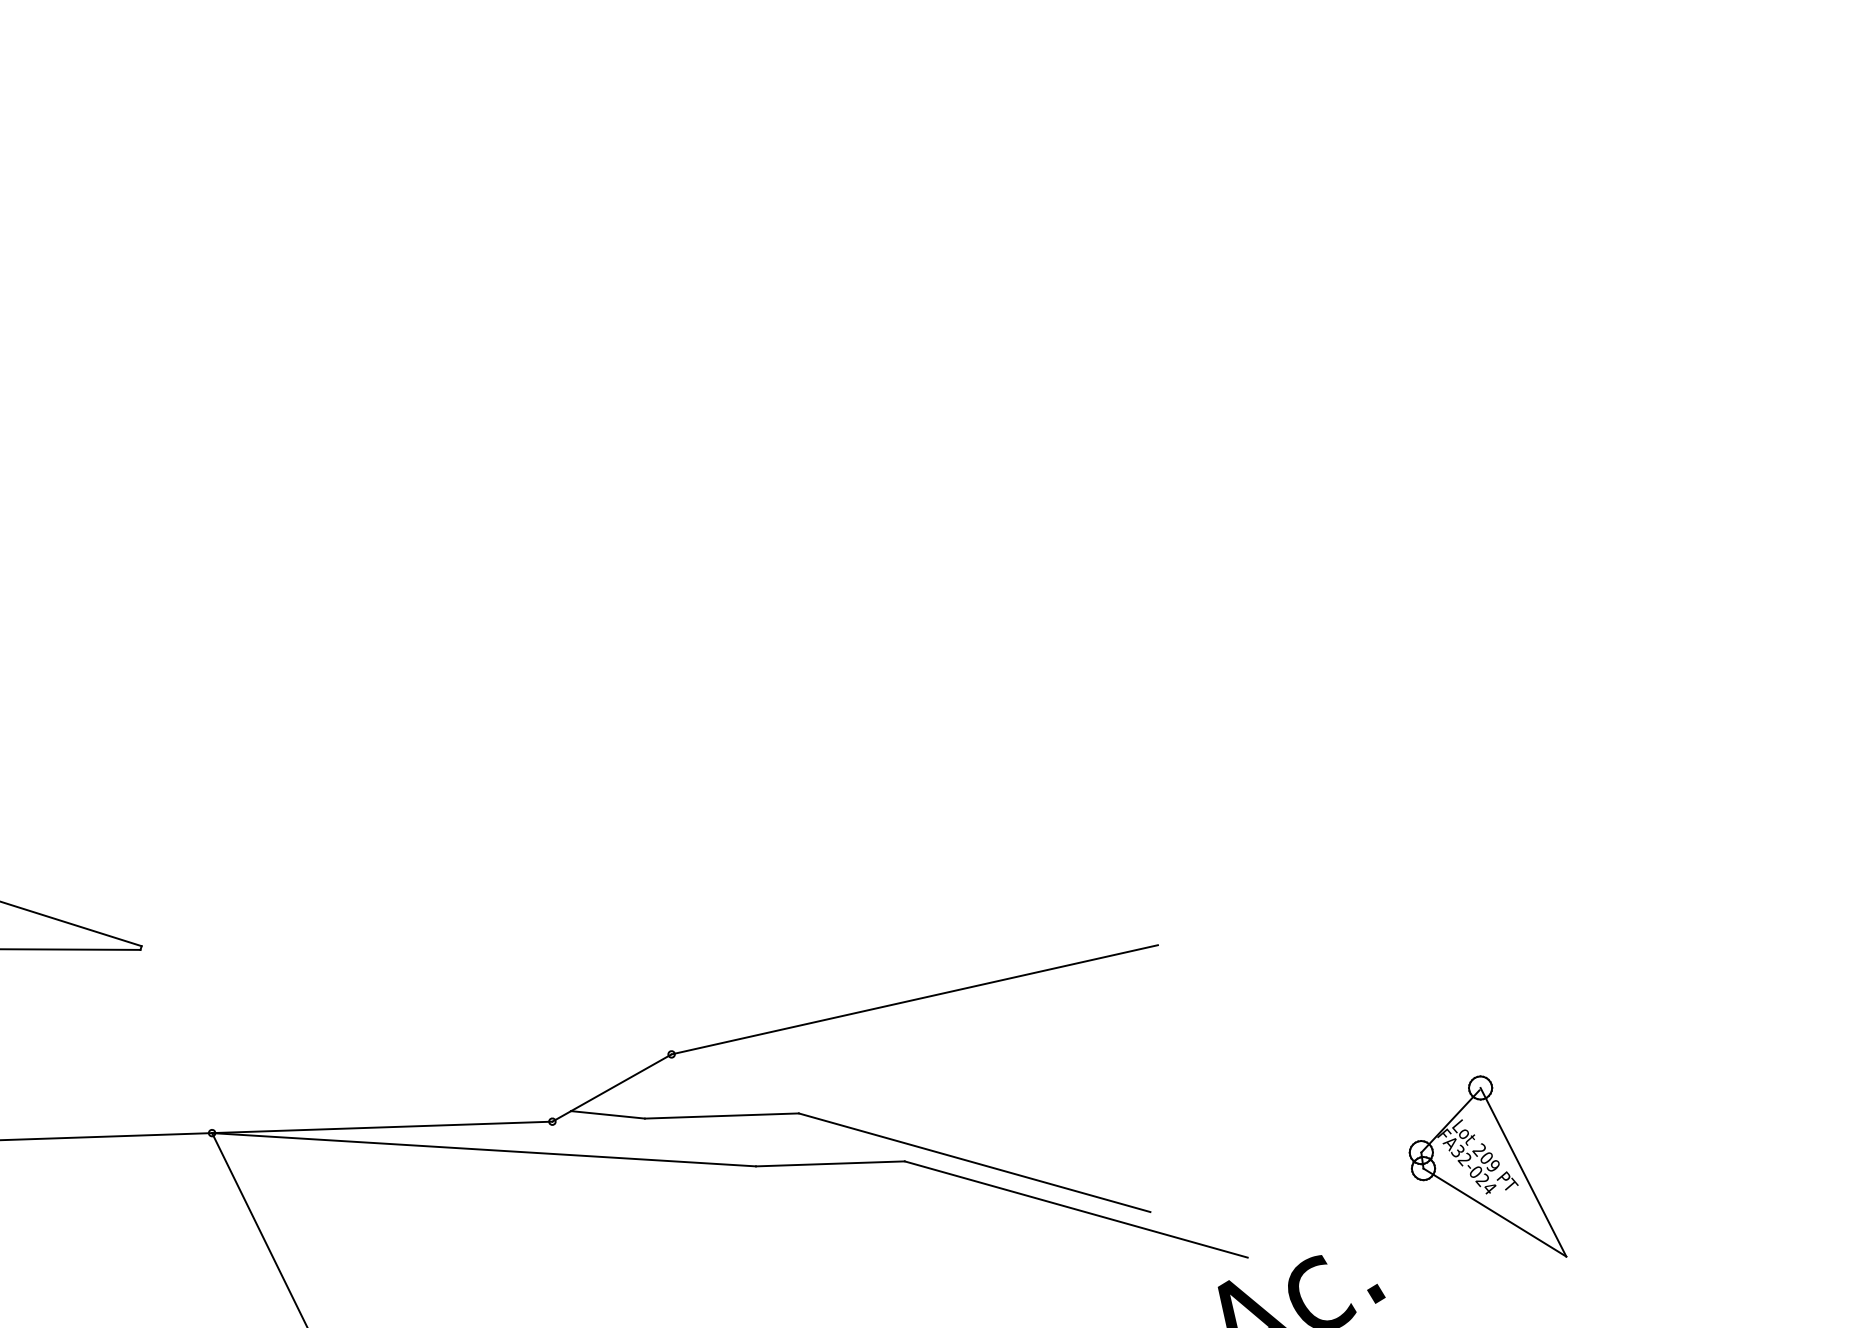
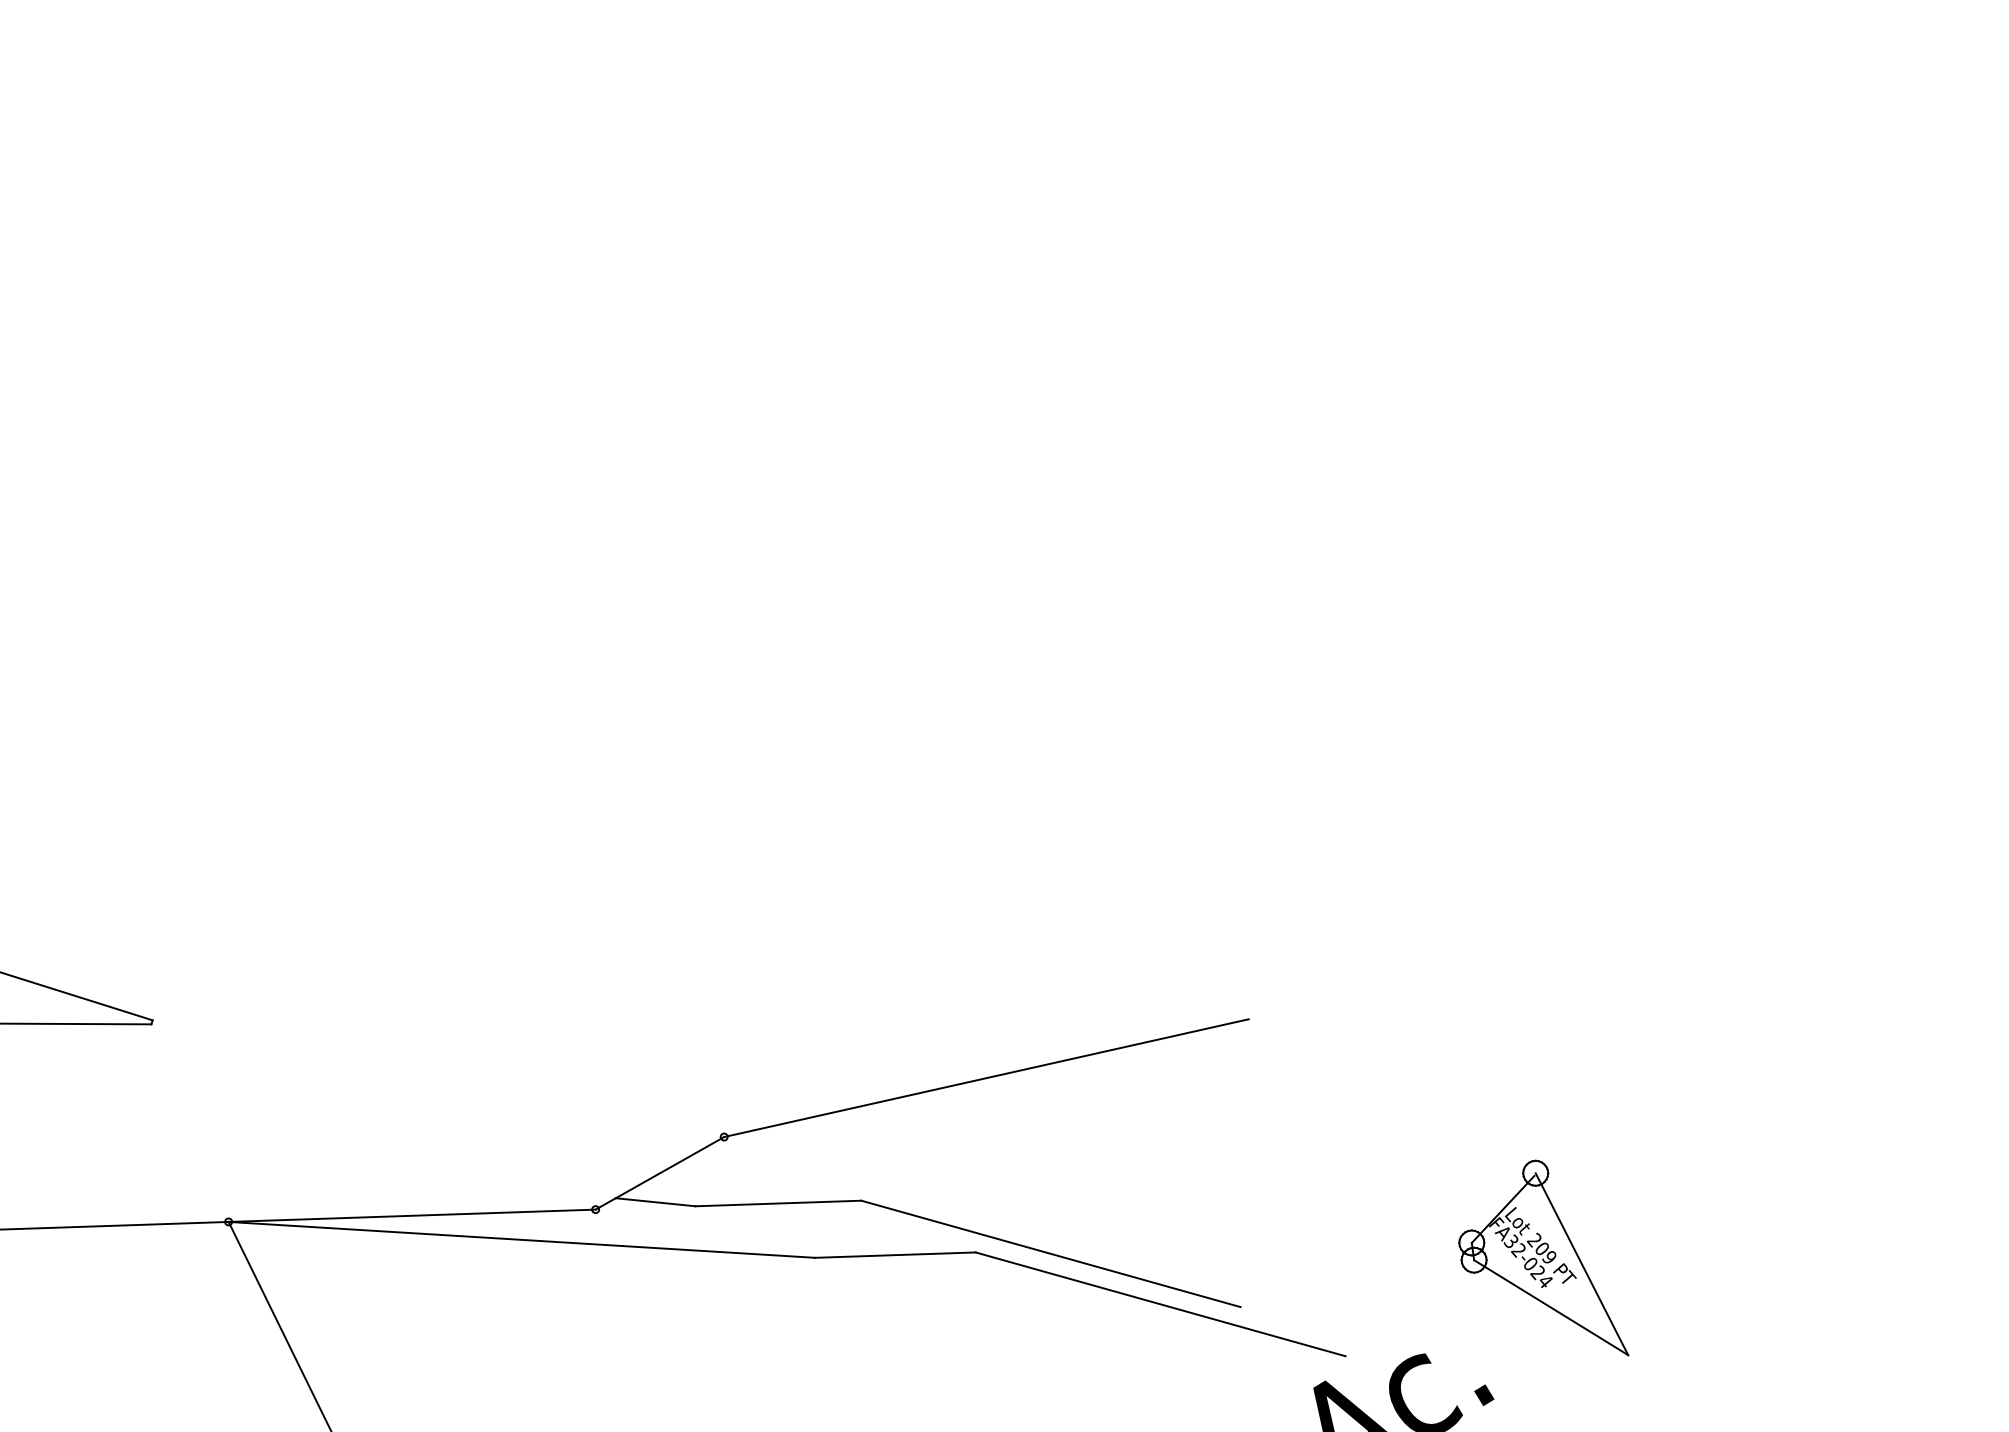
part: (1487, 1166) -> (1543, 1257), moved

